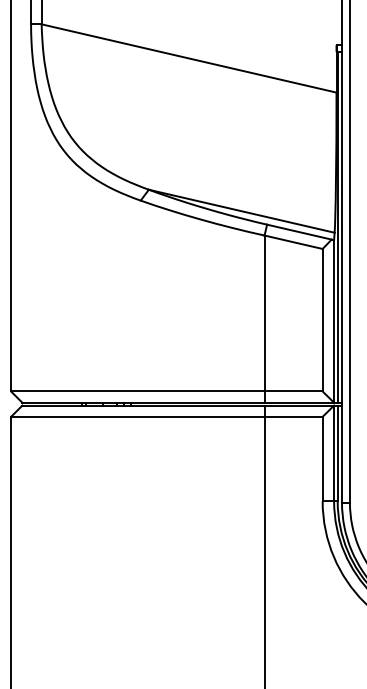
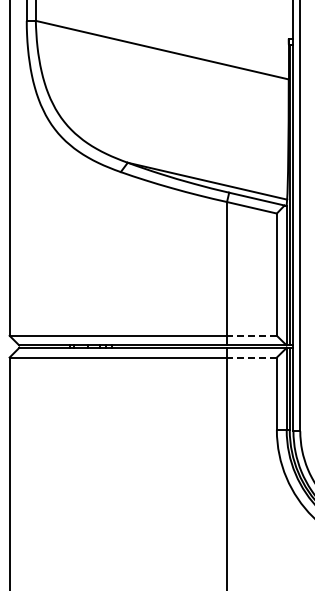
line: (293, 391) -> (251, 335), solid -> dashed
line: (293, 416) -> (251, 357), solid -> dashed

